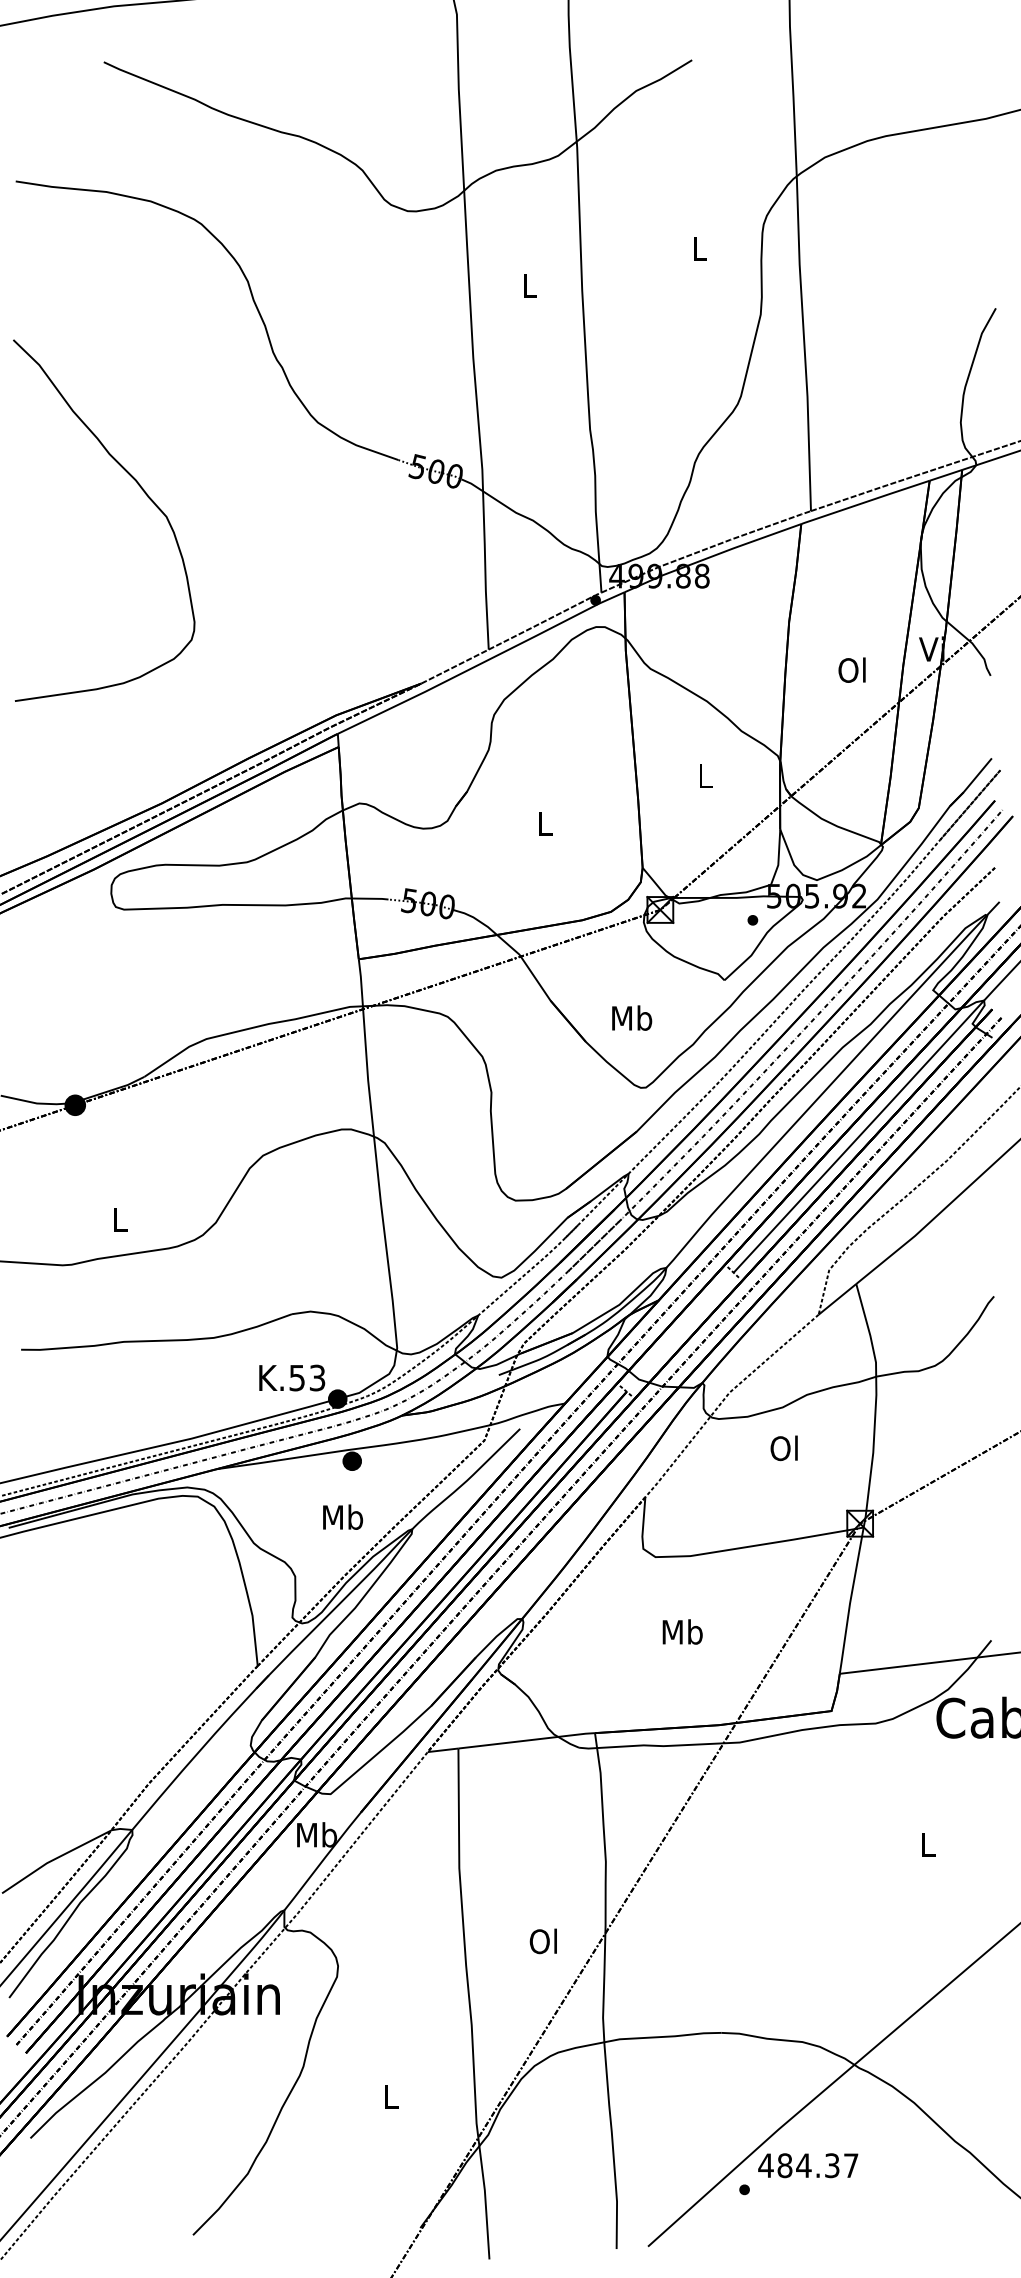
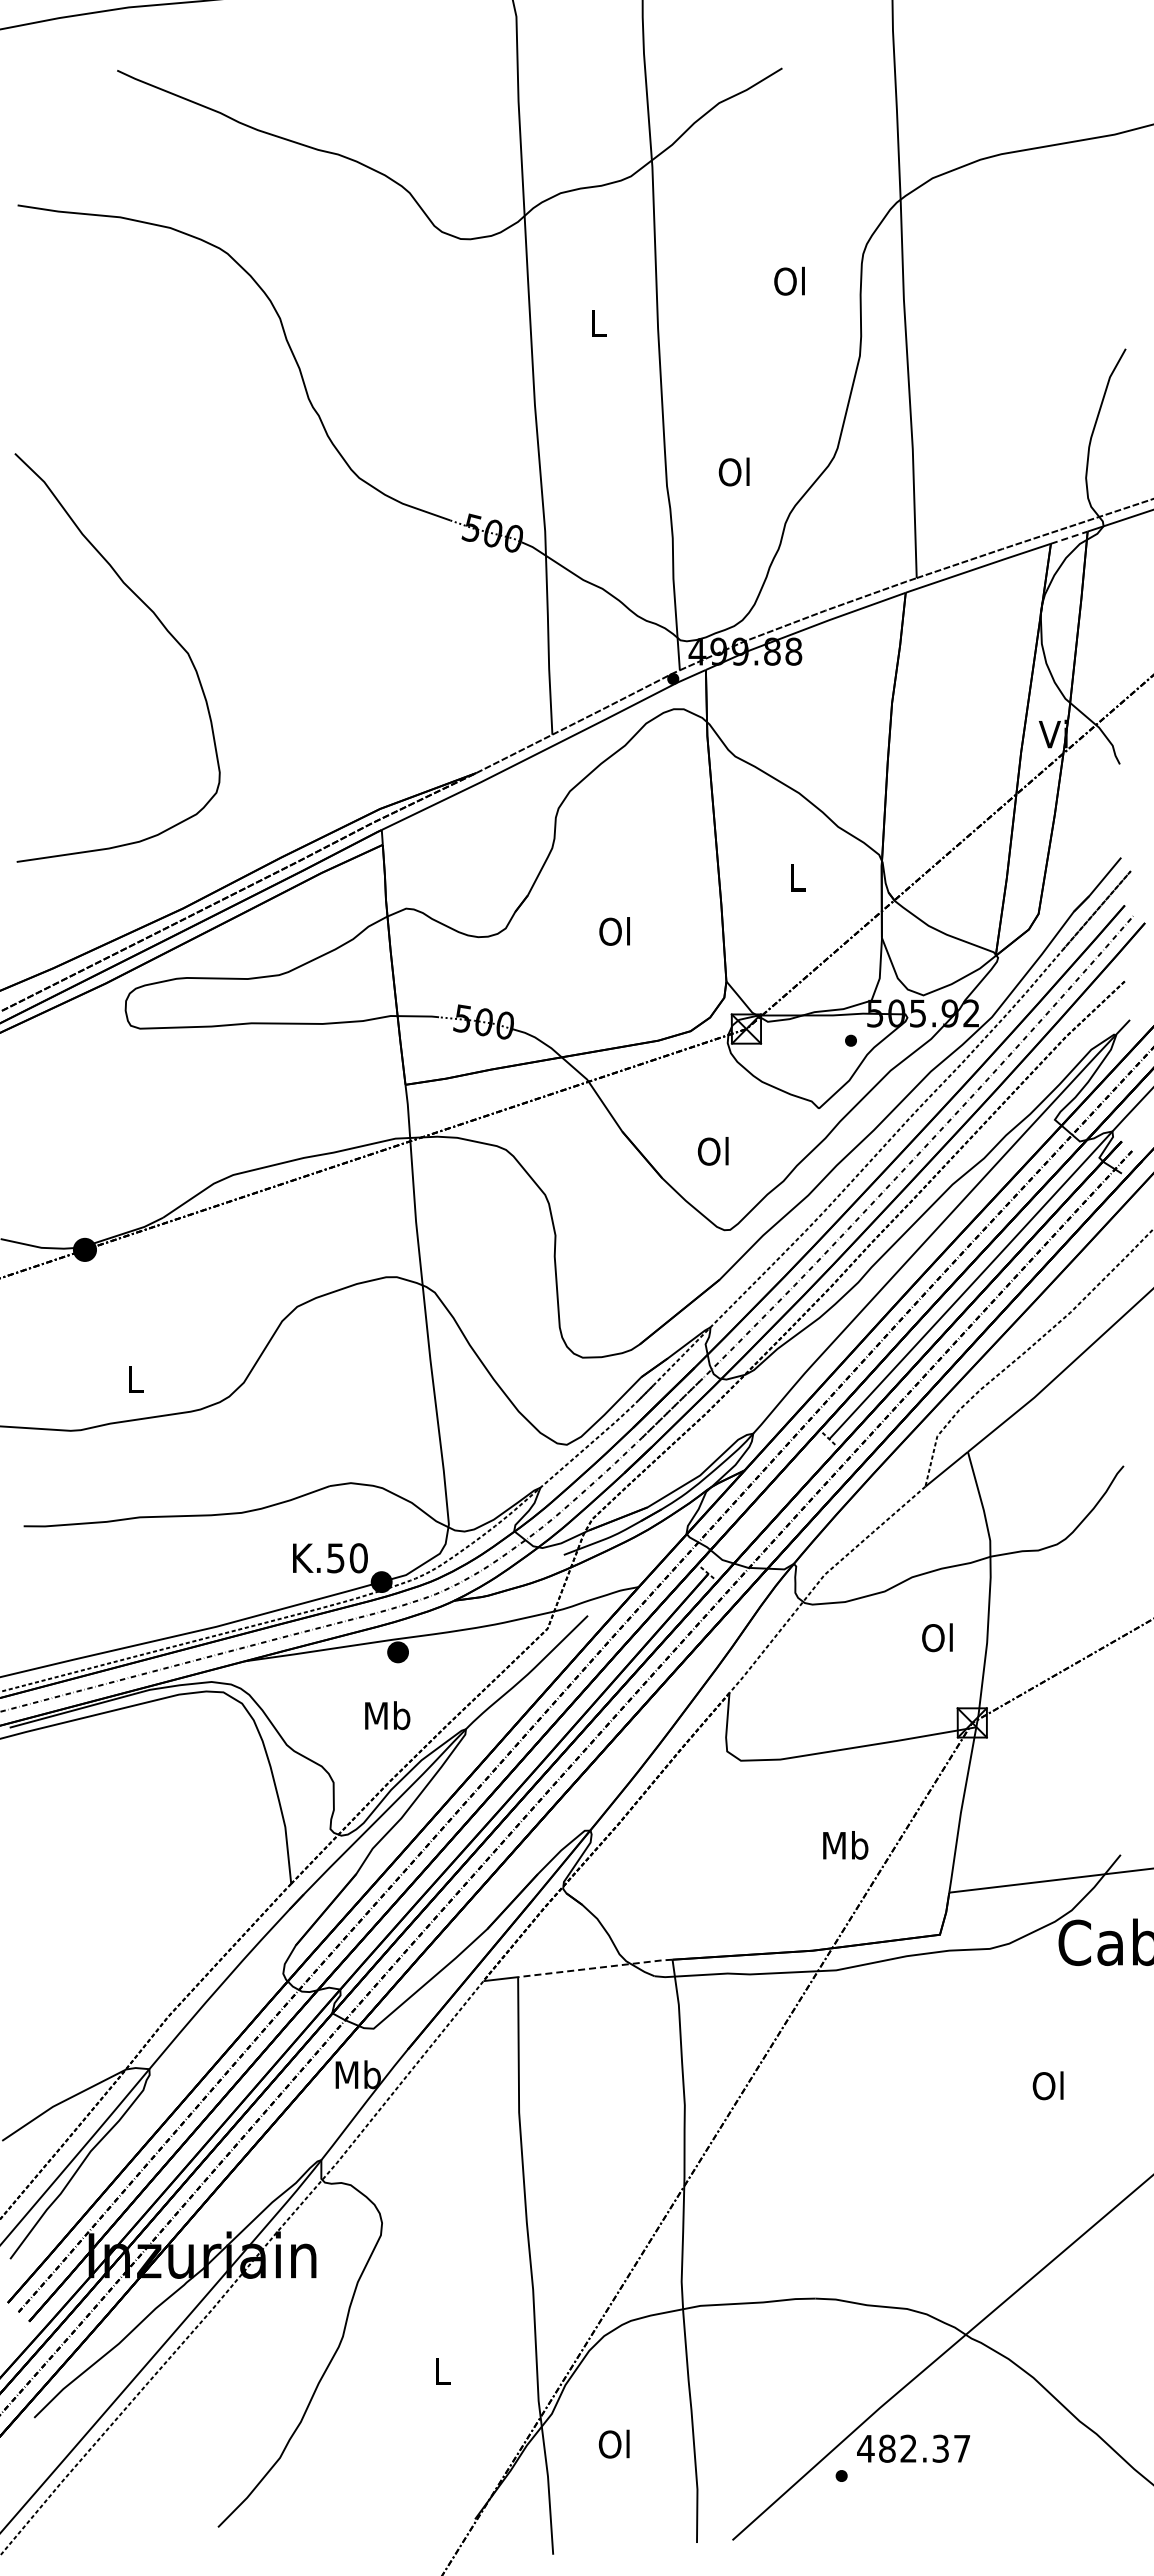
text: (698, 247) -> (789, 280), L -> Ol
line: (946, 475) -> (1069, 537), solid -> dashed
curve: (142, 490) -> (160, 623), moved
text: (851, 669) -> (733, 471), moved
text: (543, 823) -> (614, 931), L -> Ol
text: (632, 1018) -> (714, 1151), Mb -> Ol
text: (317, 1378) -> (358, 1558), K.53 -> K.50
text: (784, 1448) -> (937, 1637), moved
text: (682, 1632) -> (845, 1845), moved
line: (526, 1740) -> (595, 1968), solid -> dashed
text: (926, 1844) -> (1047, 2085), L -> Ol
text: (542, 1940) -> (613, 2443), moved
text: (803, 2165) -> (908, 2448), 484.37 -> 482.37

